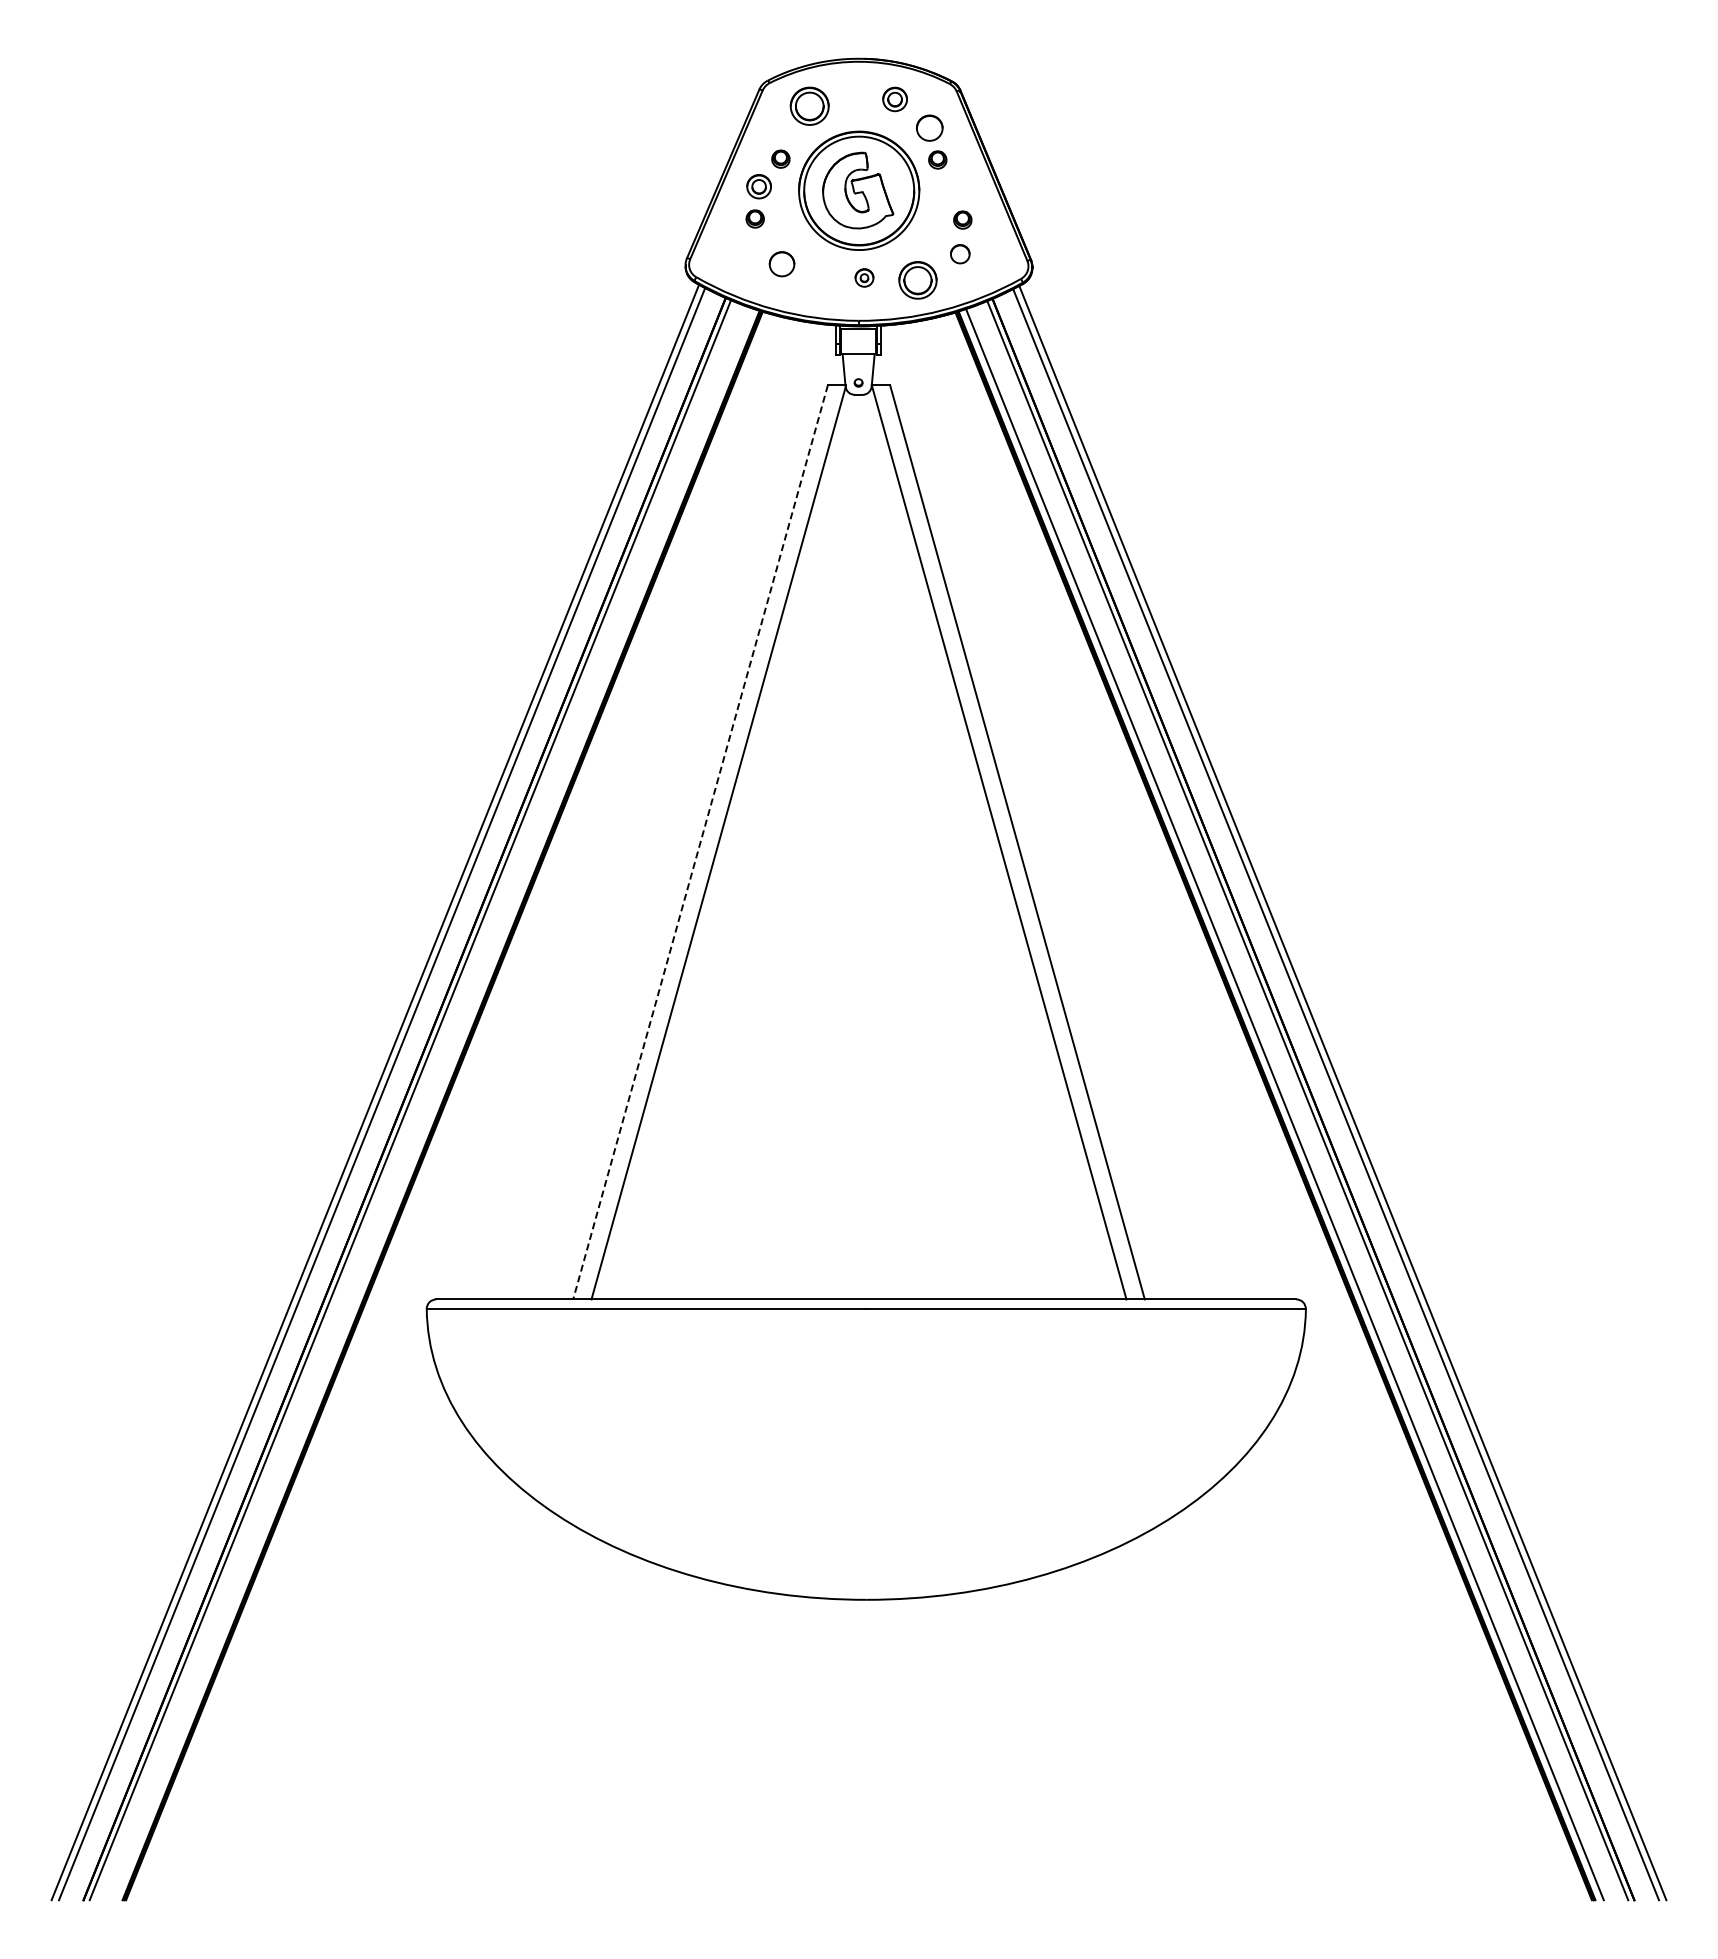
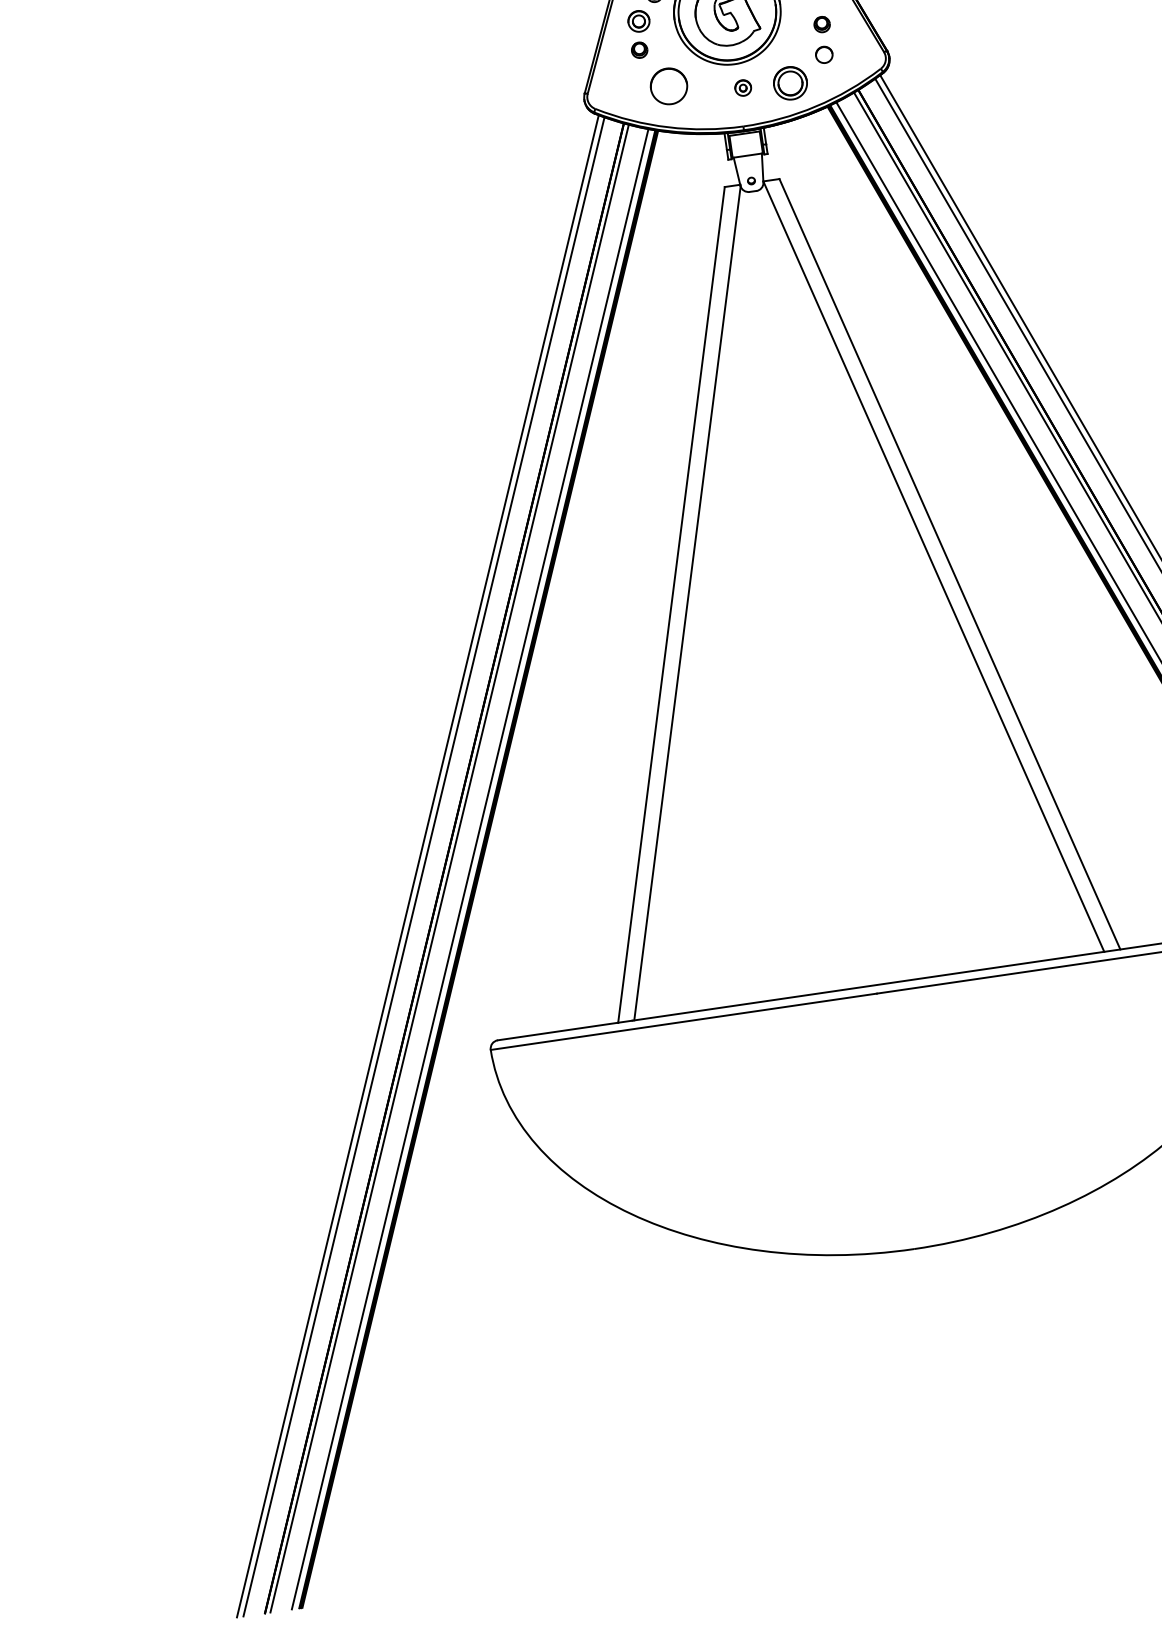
part: (781, 264) -> (668, 86), size x1.67
line: (700, 842) -> (671, 605), dashed -> solid
line: (433, 1104) -> (470, 869), added

